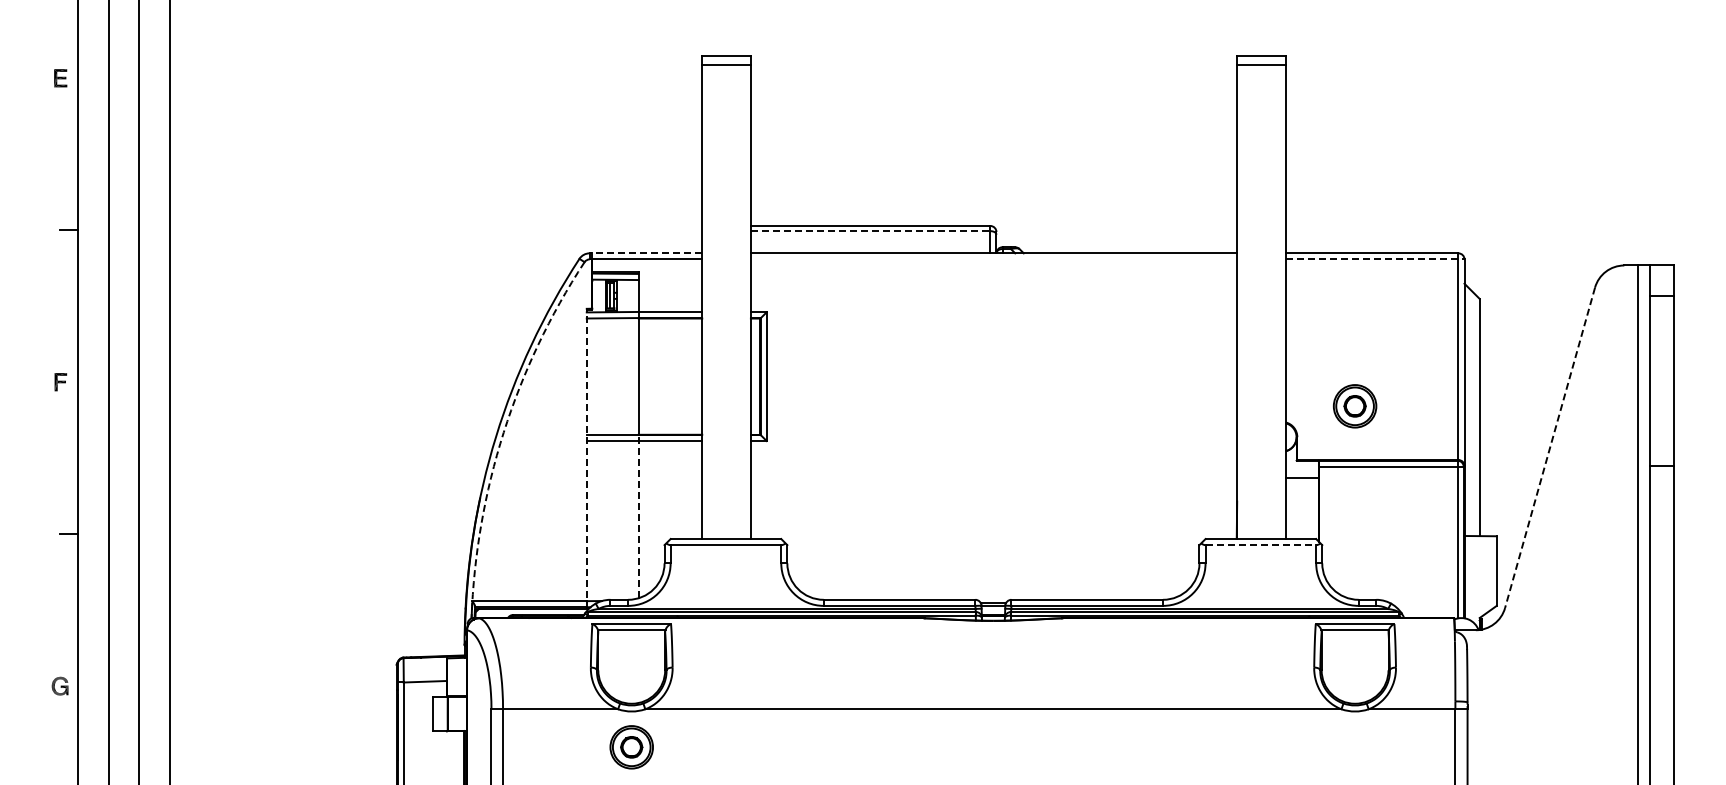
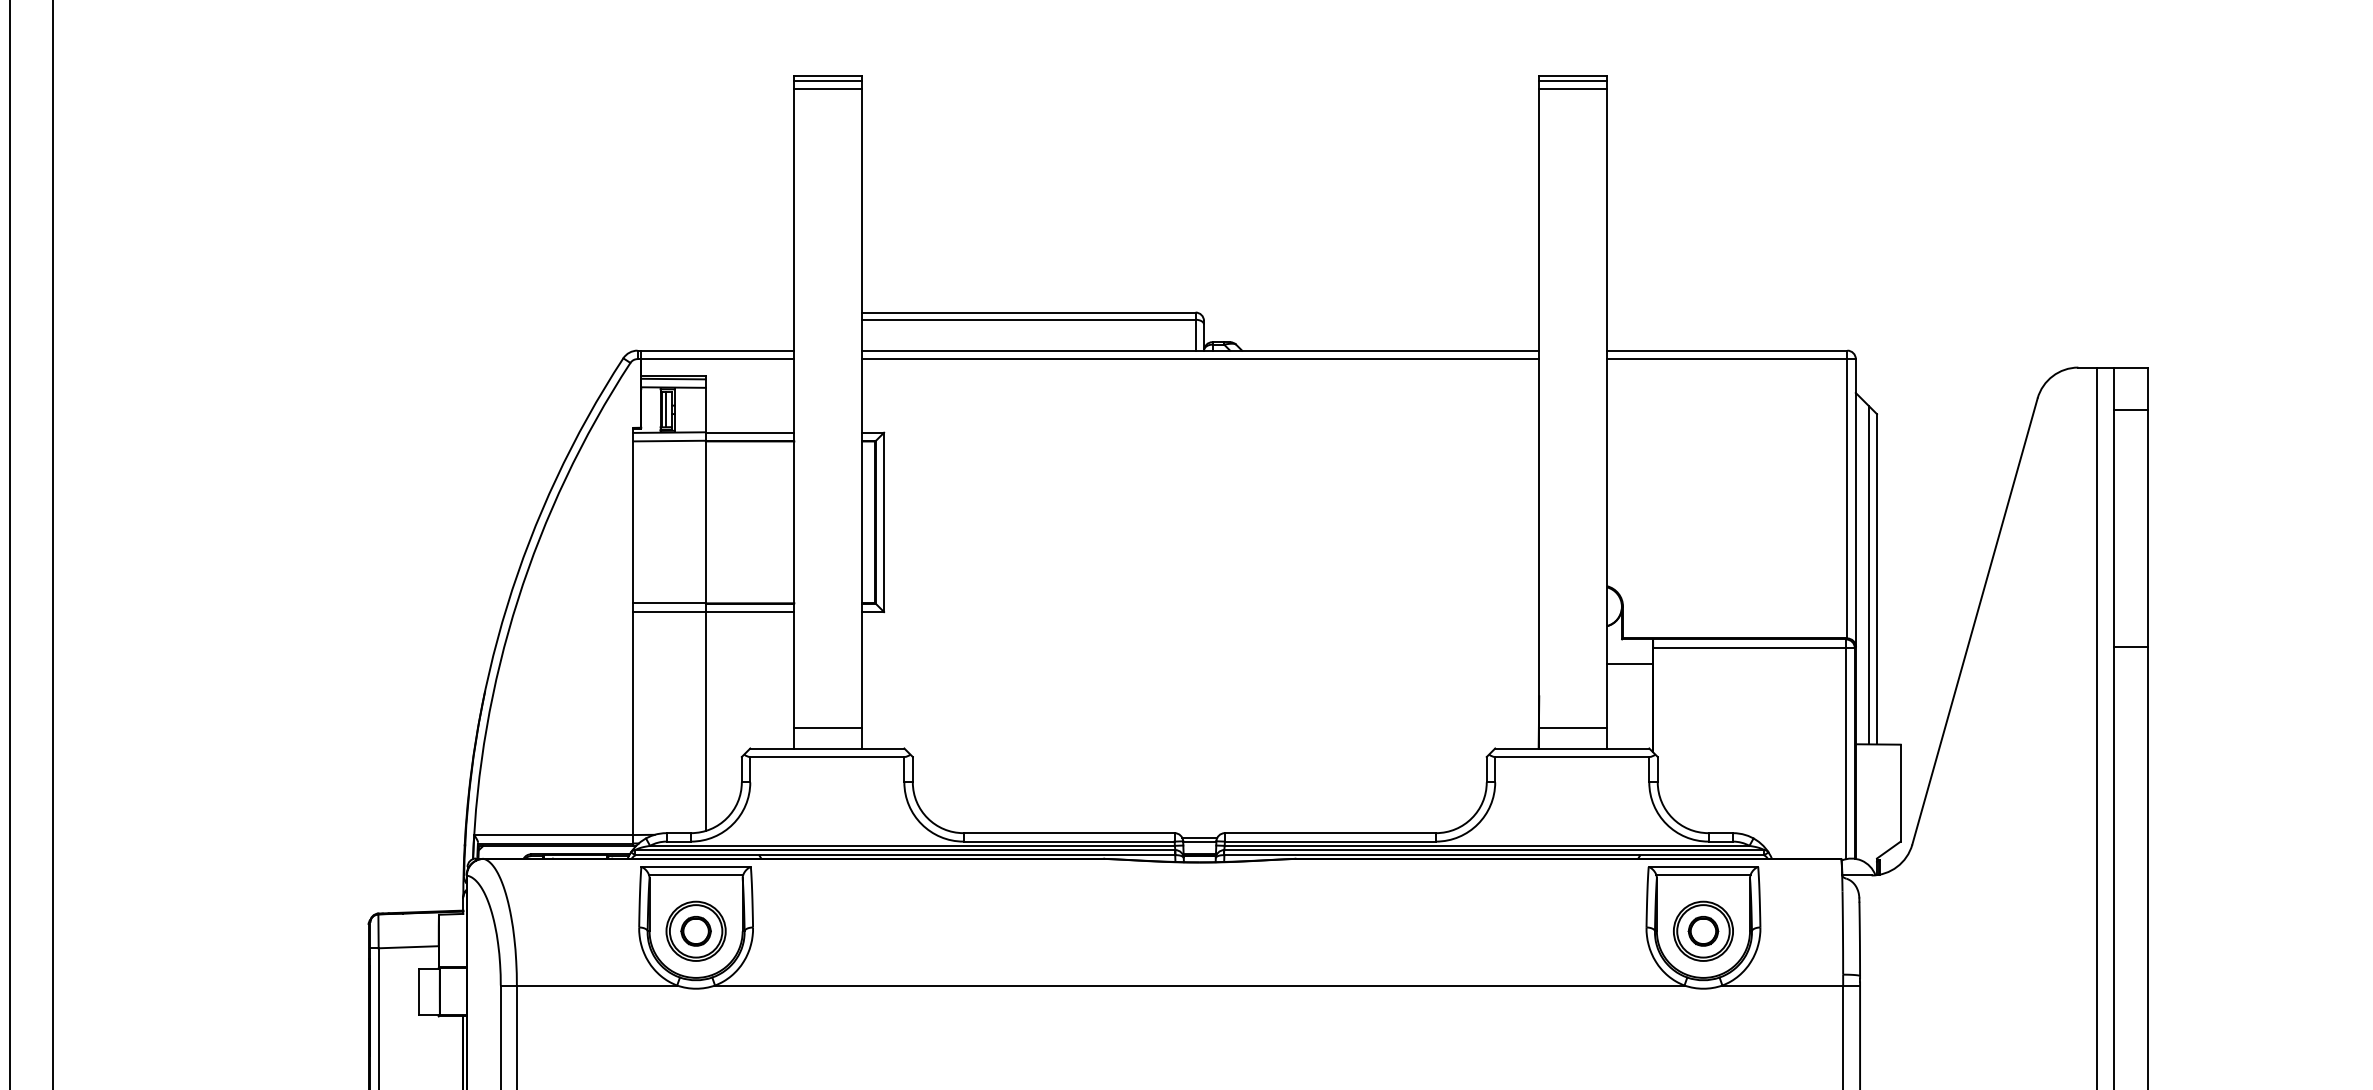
line: (726, 59) -> (828, 80), added
line: (1261, 59) -> (1573, 80), added
line: (870, 231) -> (1028, 320), dashed -> solid
line: (645, 253) -> (715, 350), dashed -> solid
line: (993, 259) -> (1199, 359), added
line: (1375, 259) -> (1731, 359), dashed -> solid
part: (1354, 406) -> (1702, 931), moved
line: (1473, 414) -> (1868, 575), added
arc: (503, 432) -> (517, 600), dashed -> solid
line: (1549, 448) -> (1974, 622), dashed -> solid
line: (586, 458) -> (633, 636), dashed -> solid
line: (638, 516) -> (705, 717), dashed -> solid
line: (726, 524) -> (828, 728), added
line: (1261, 524) -> (1573, 728), added
line: (1261, 545) -> (1573, 757), dashed -> solid
part: (631, 747) -> (695, 931), moved

